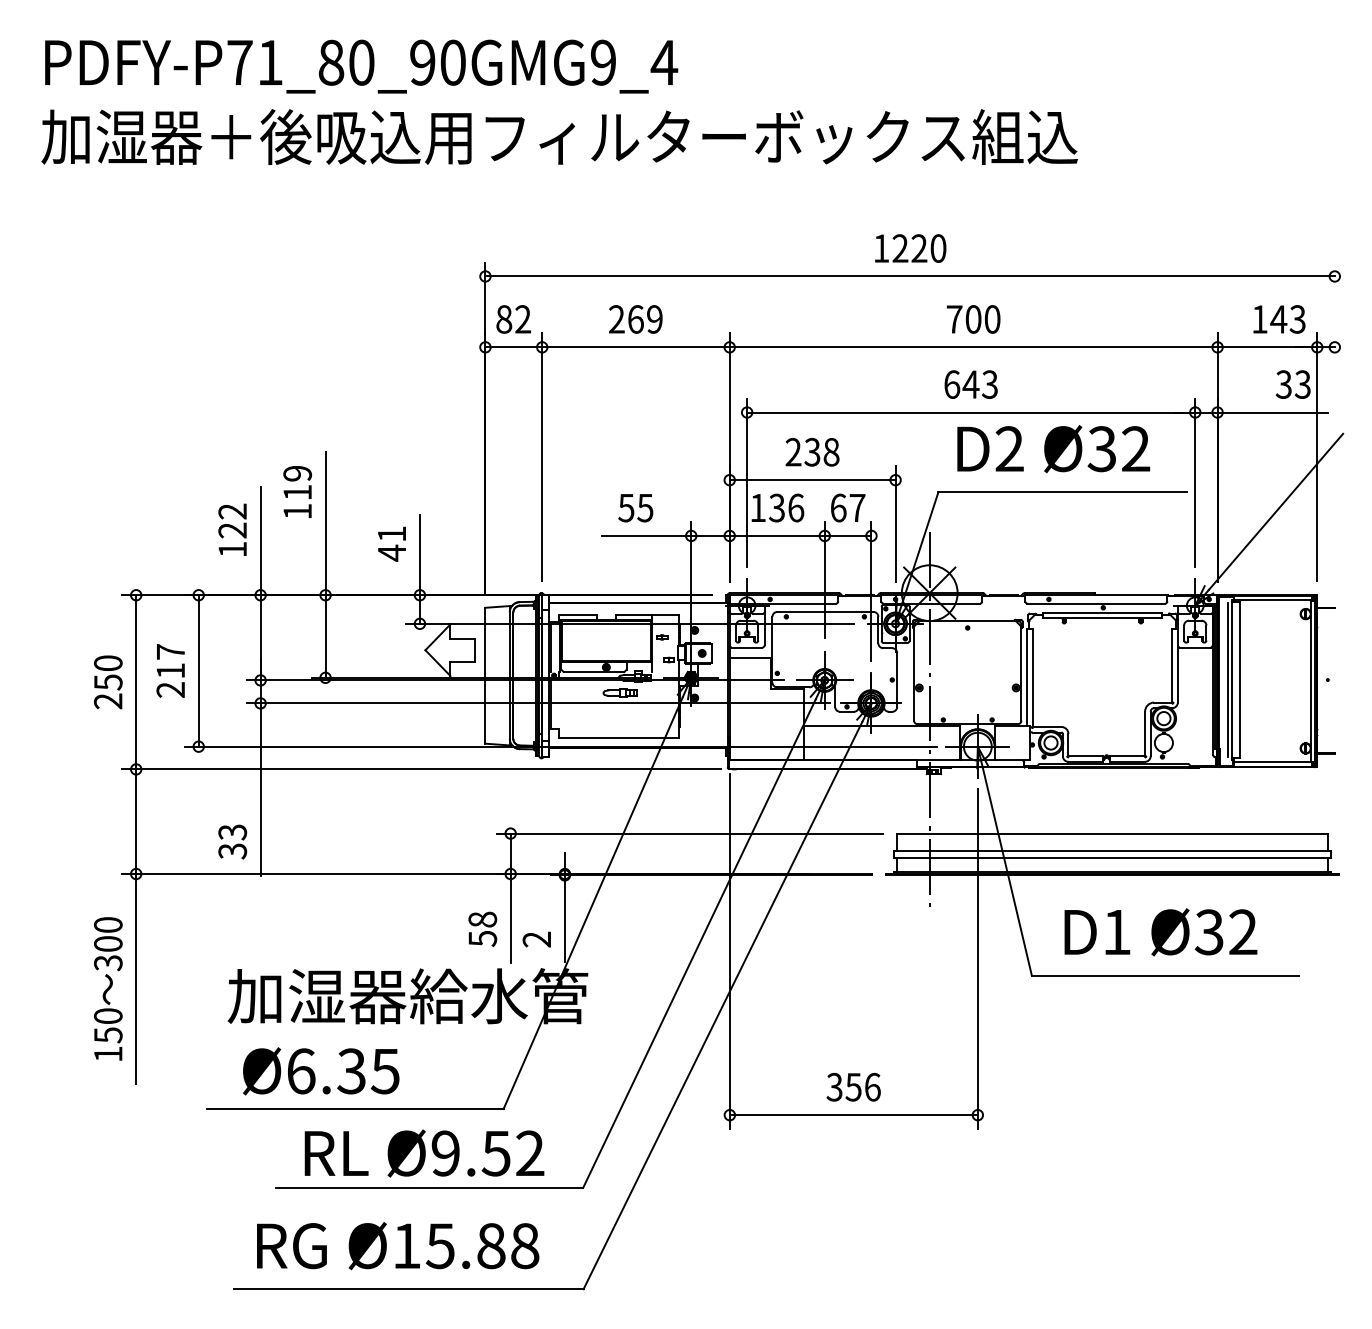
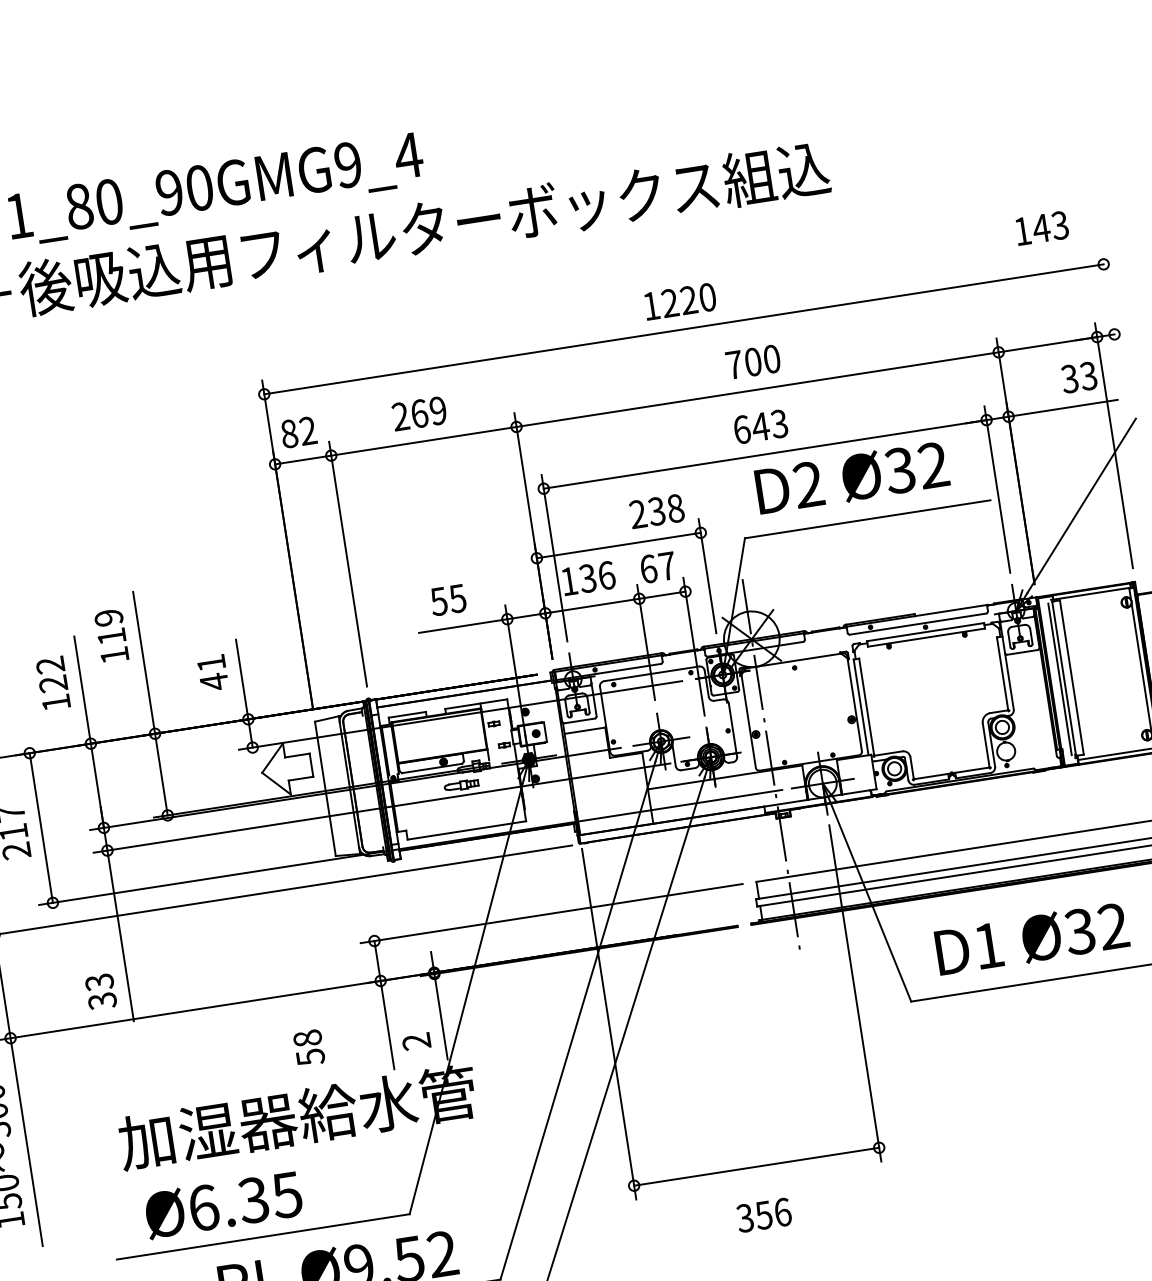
text: (1279, 319) -> (1042, 228), moved
text: (812, 452) -> (656, 511), moved
text: (482, 928) -> (308, 1047), moved
text: (853, 1086) -> (763, 1214), moved

